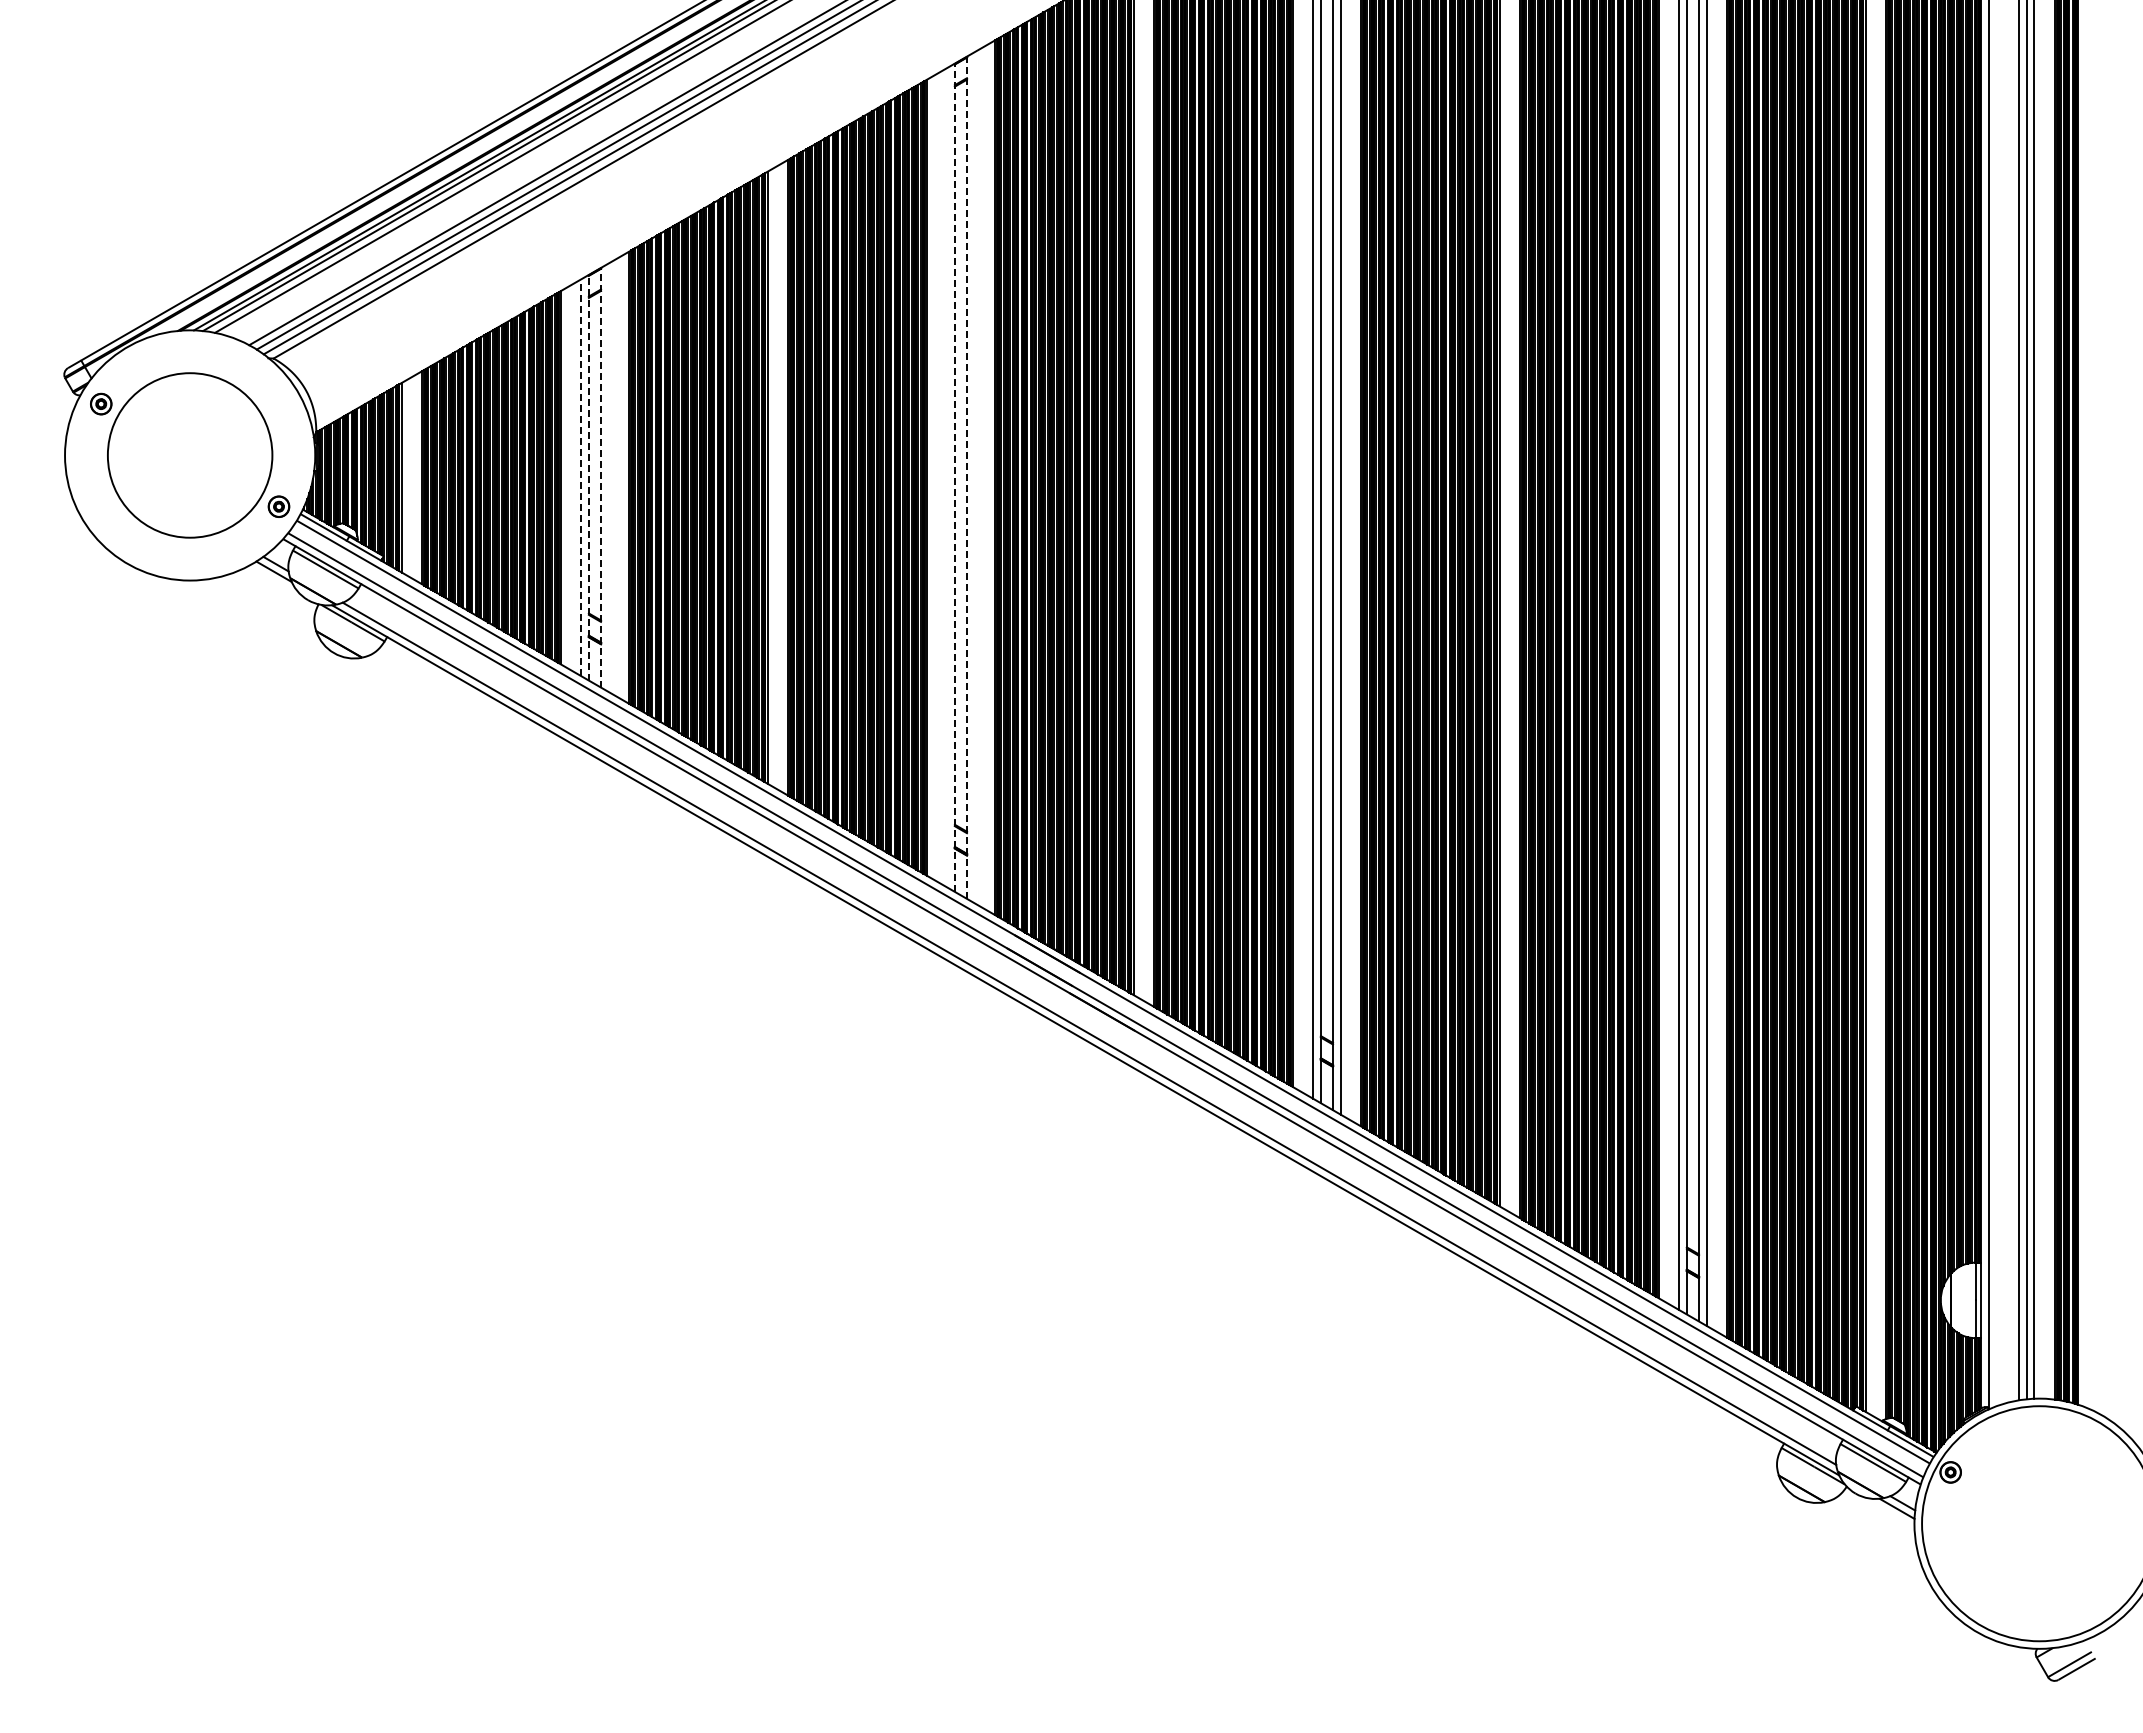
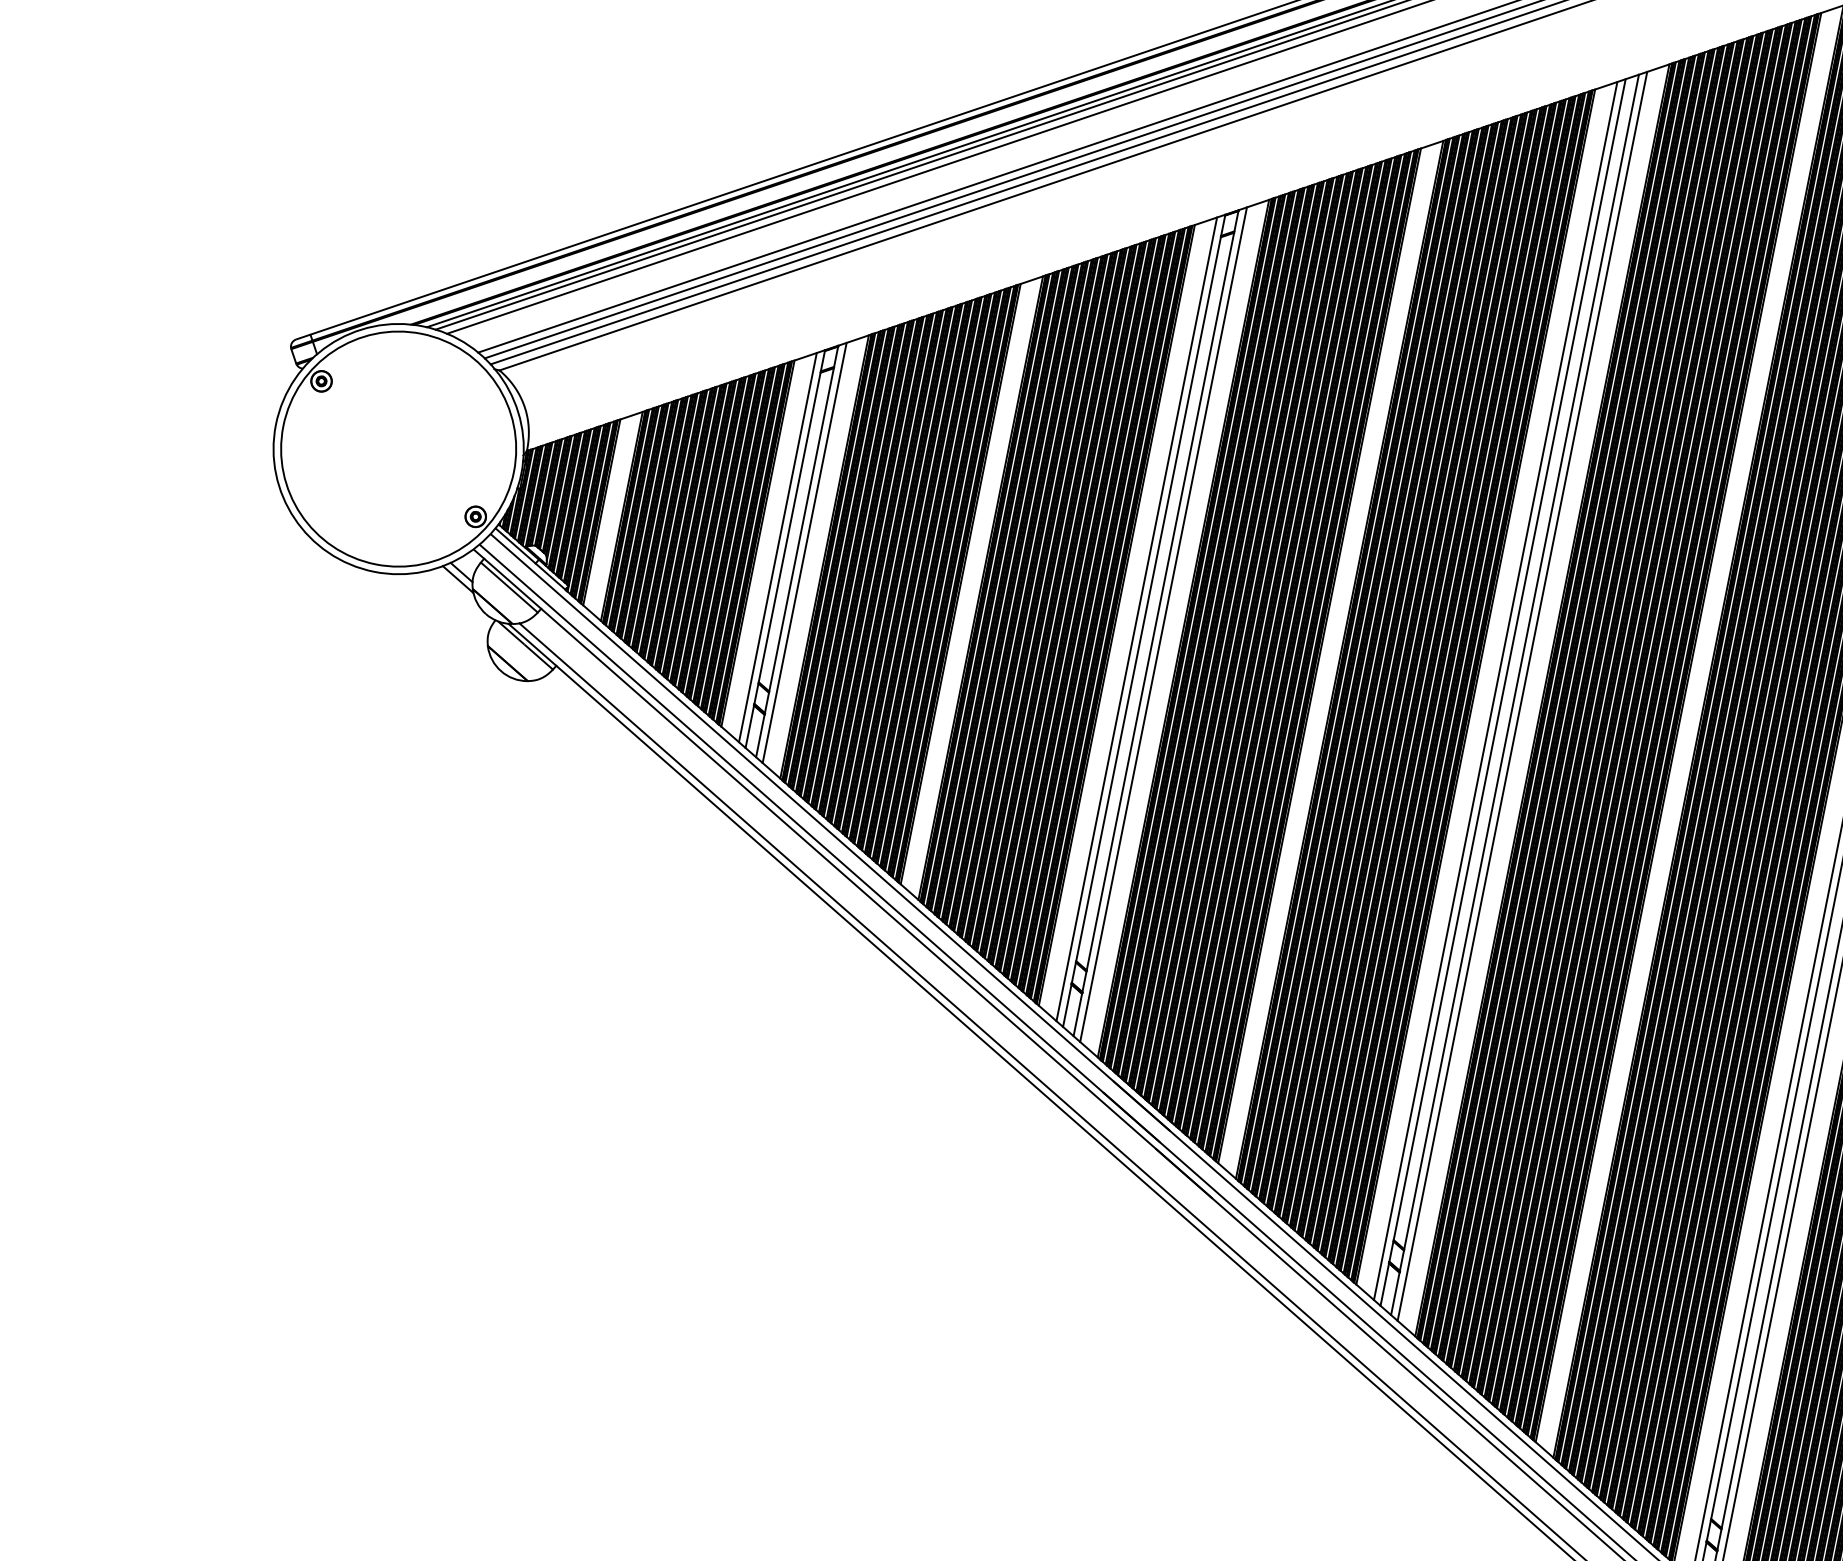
circle: (189, 454) -> (398, 448), size x1.43
line: (581, 477) -> (778, 547), dashed -> solid
line: (588, 477) -> (784, 548), dashed -> solid
line: (601, 477) -> (797, 551), dashed -> solid
line: (608, 477) -> (804, 552), added
line: (947, 477) -> (1137, 619), added
line: (954, 477) -> (1143, 620), dashed -> solid
line: (967, 477) -> (1156, 623), dashed -> solid
line: (974, 477) -> (1163, 624), added

